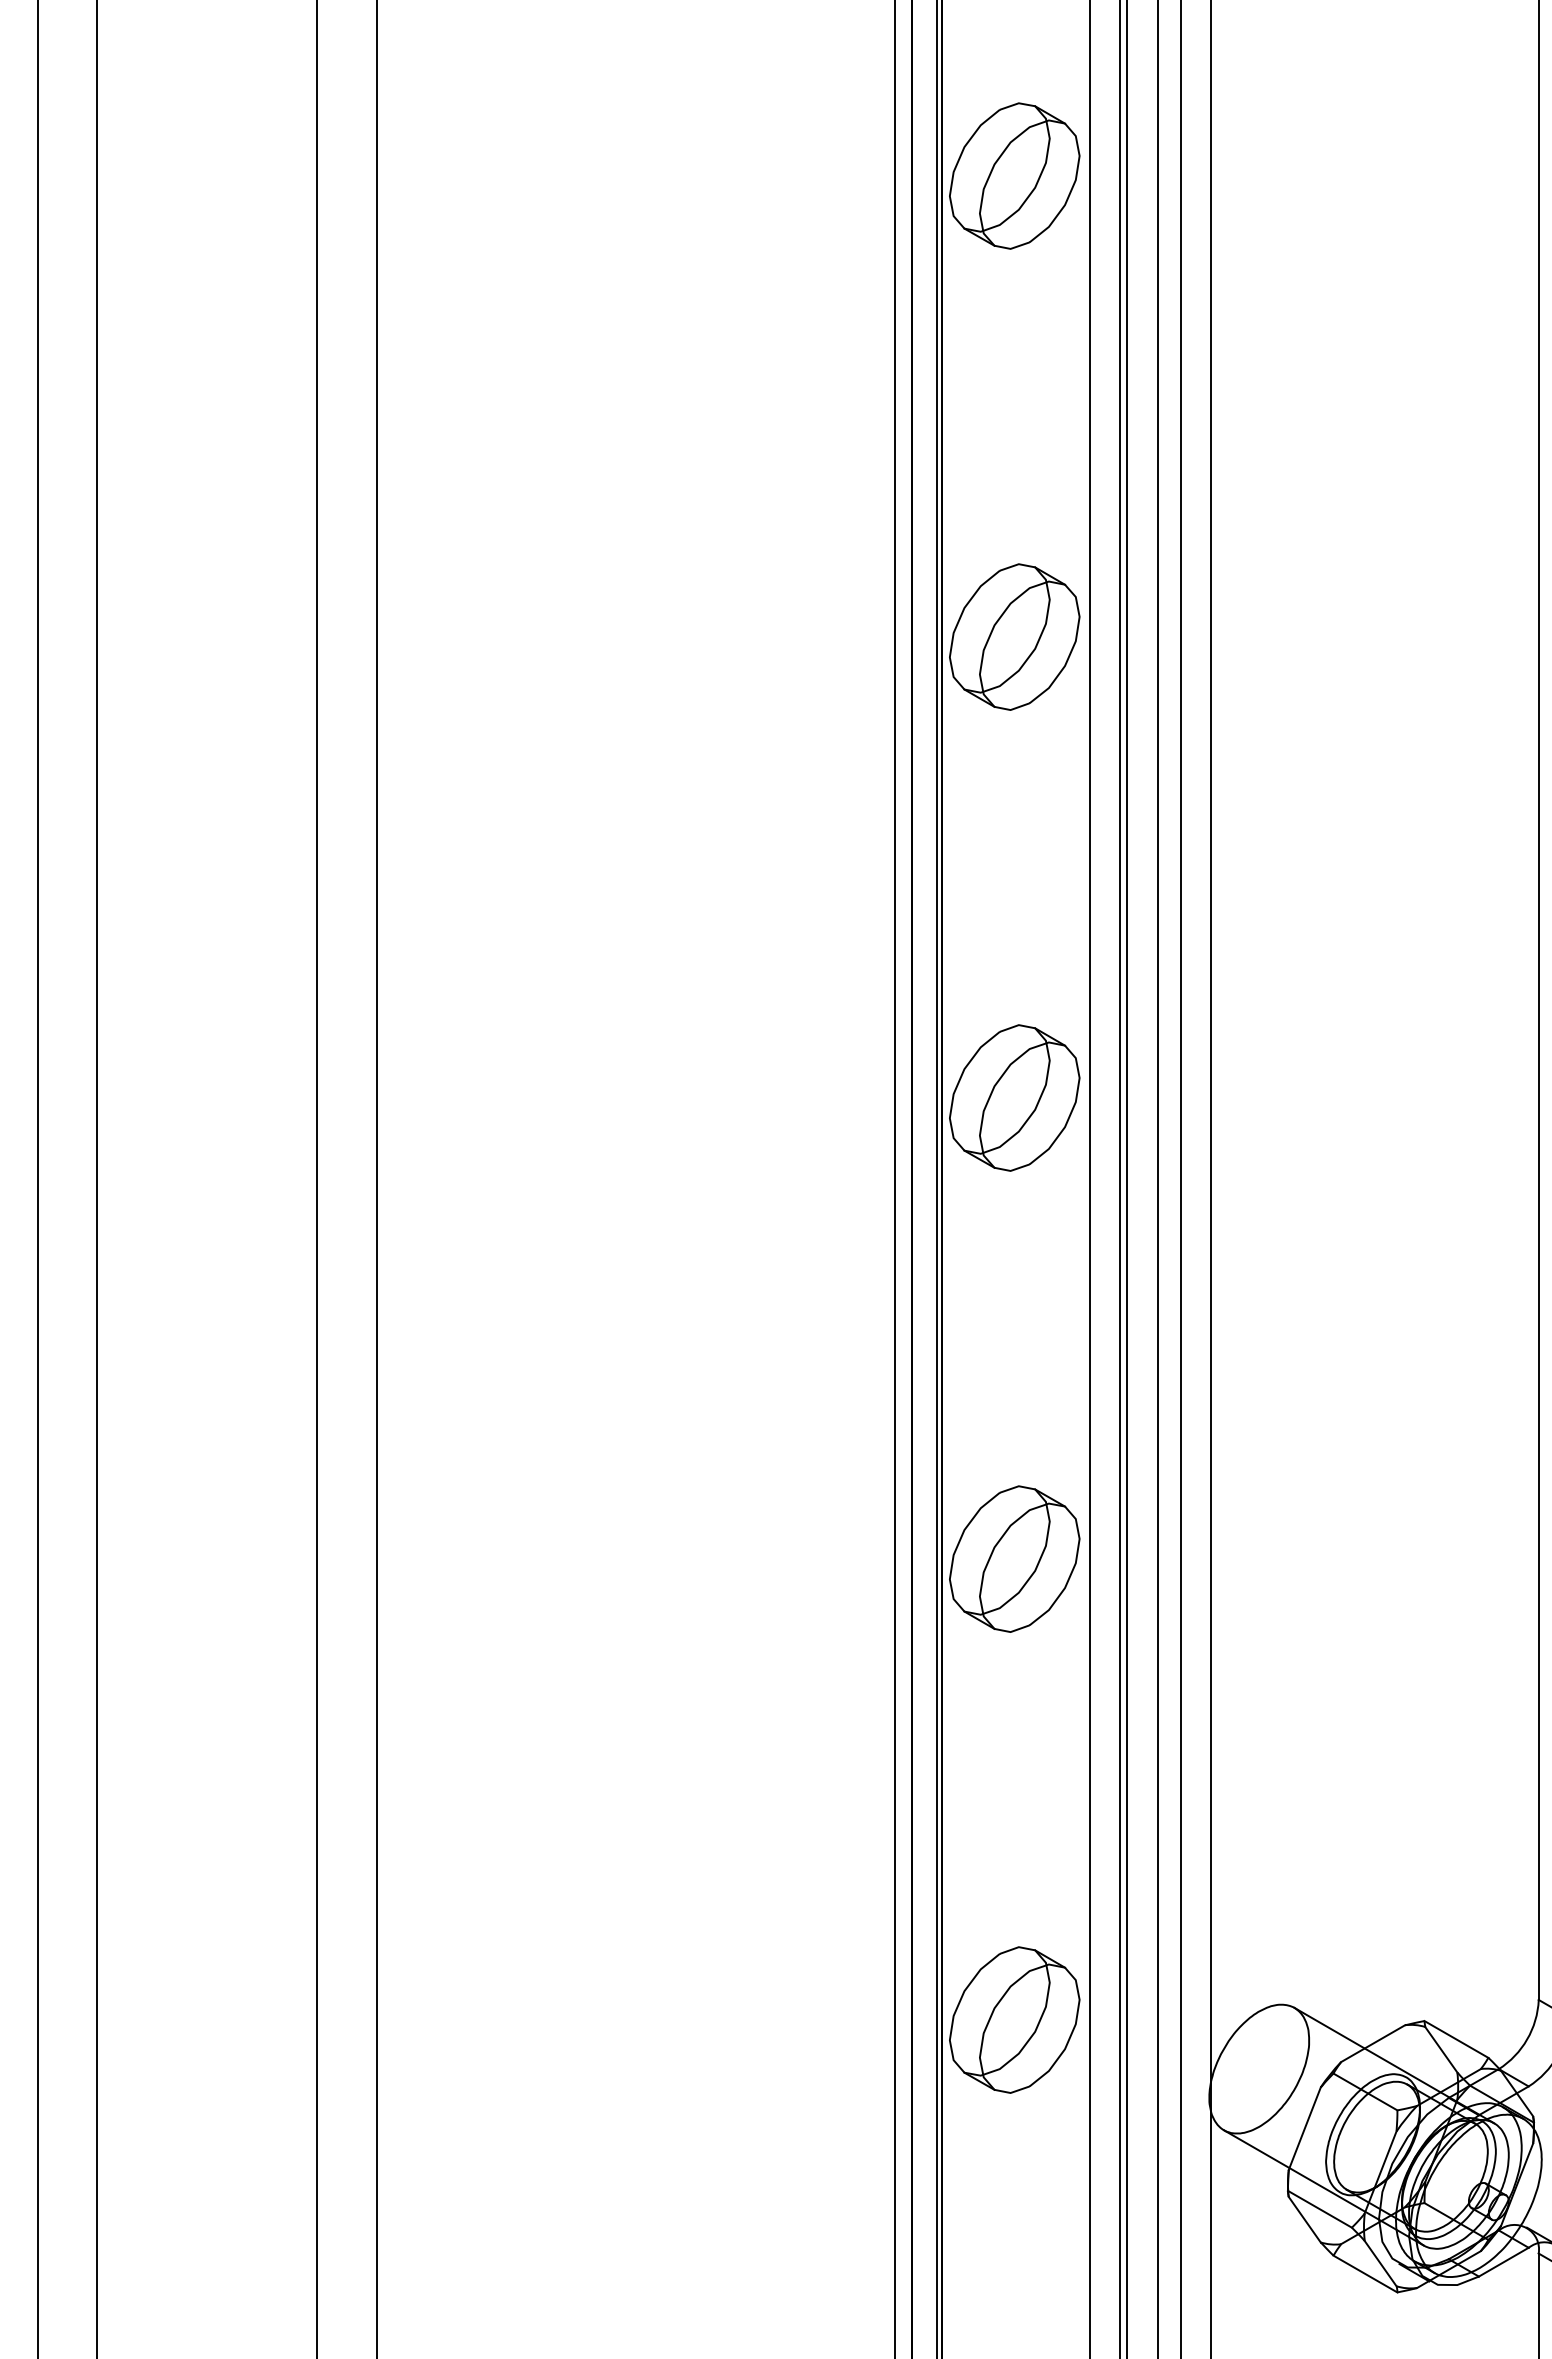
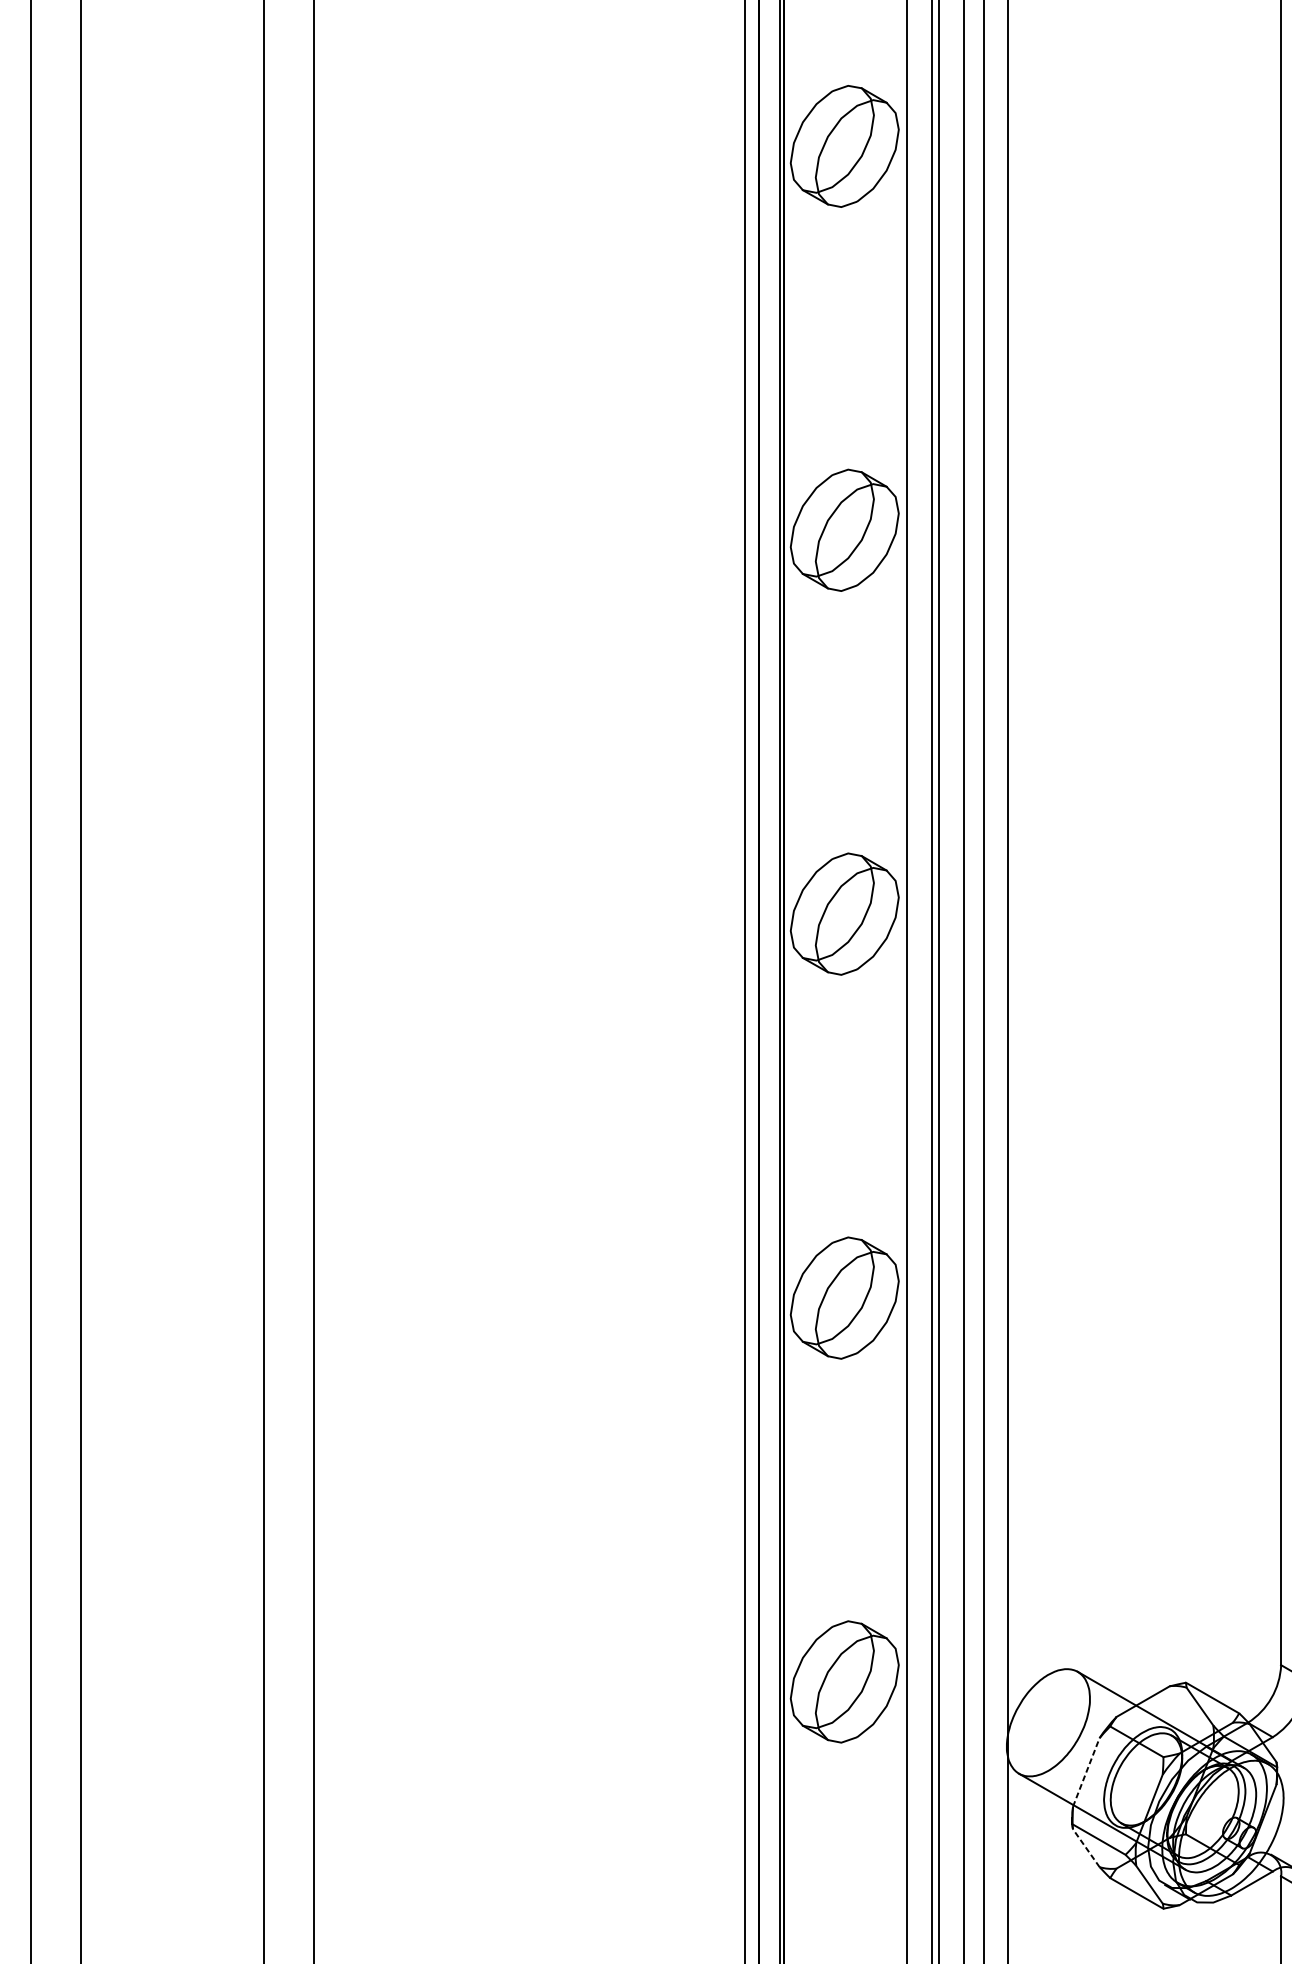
line: (1304, 2128) -> (1086, 1772), solid -> dashed
line: (1304, 2219) -> (1086, 1848), solid -> dashed

